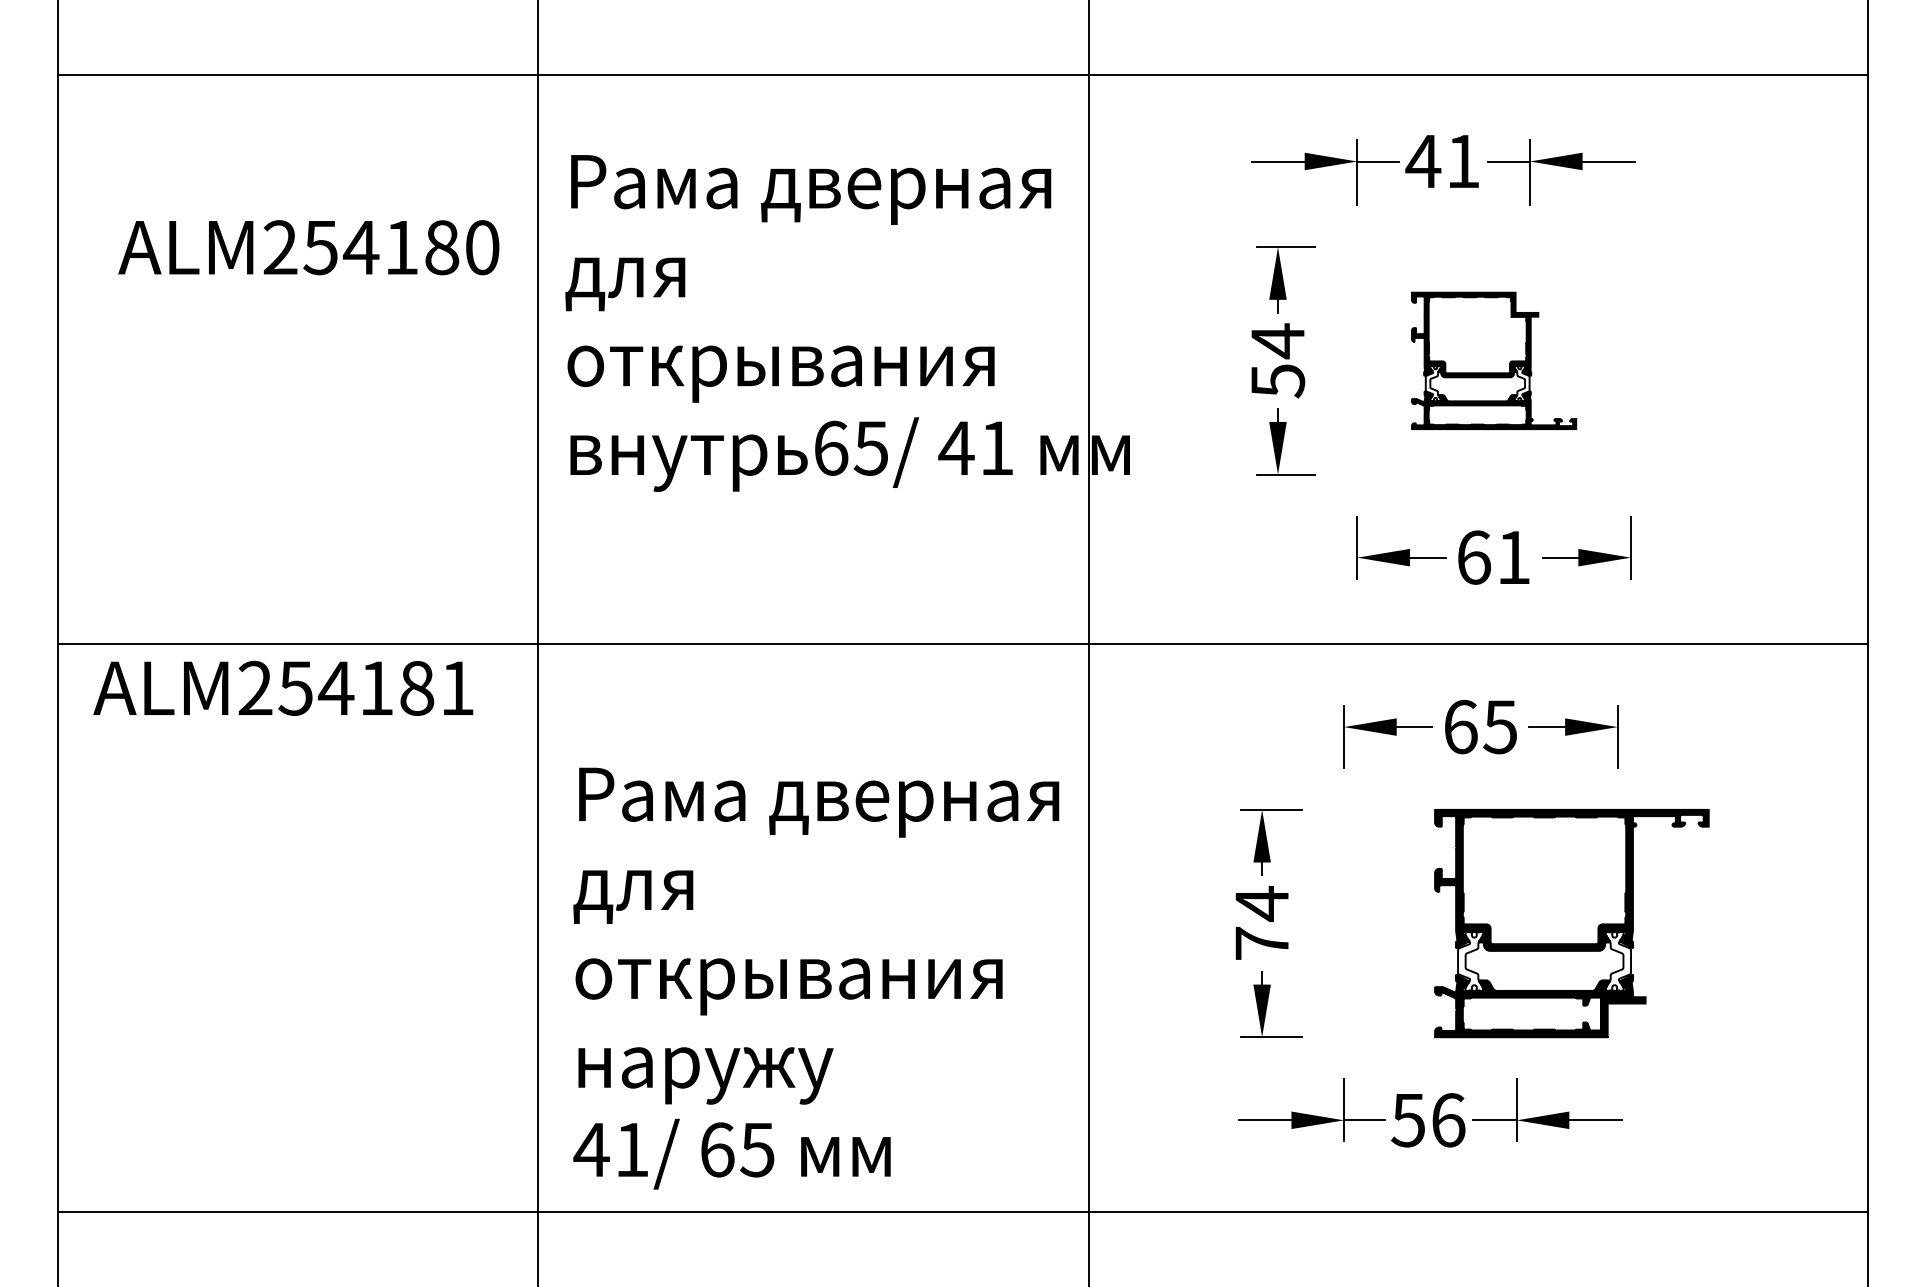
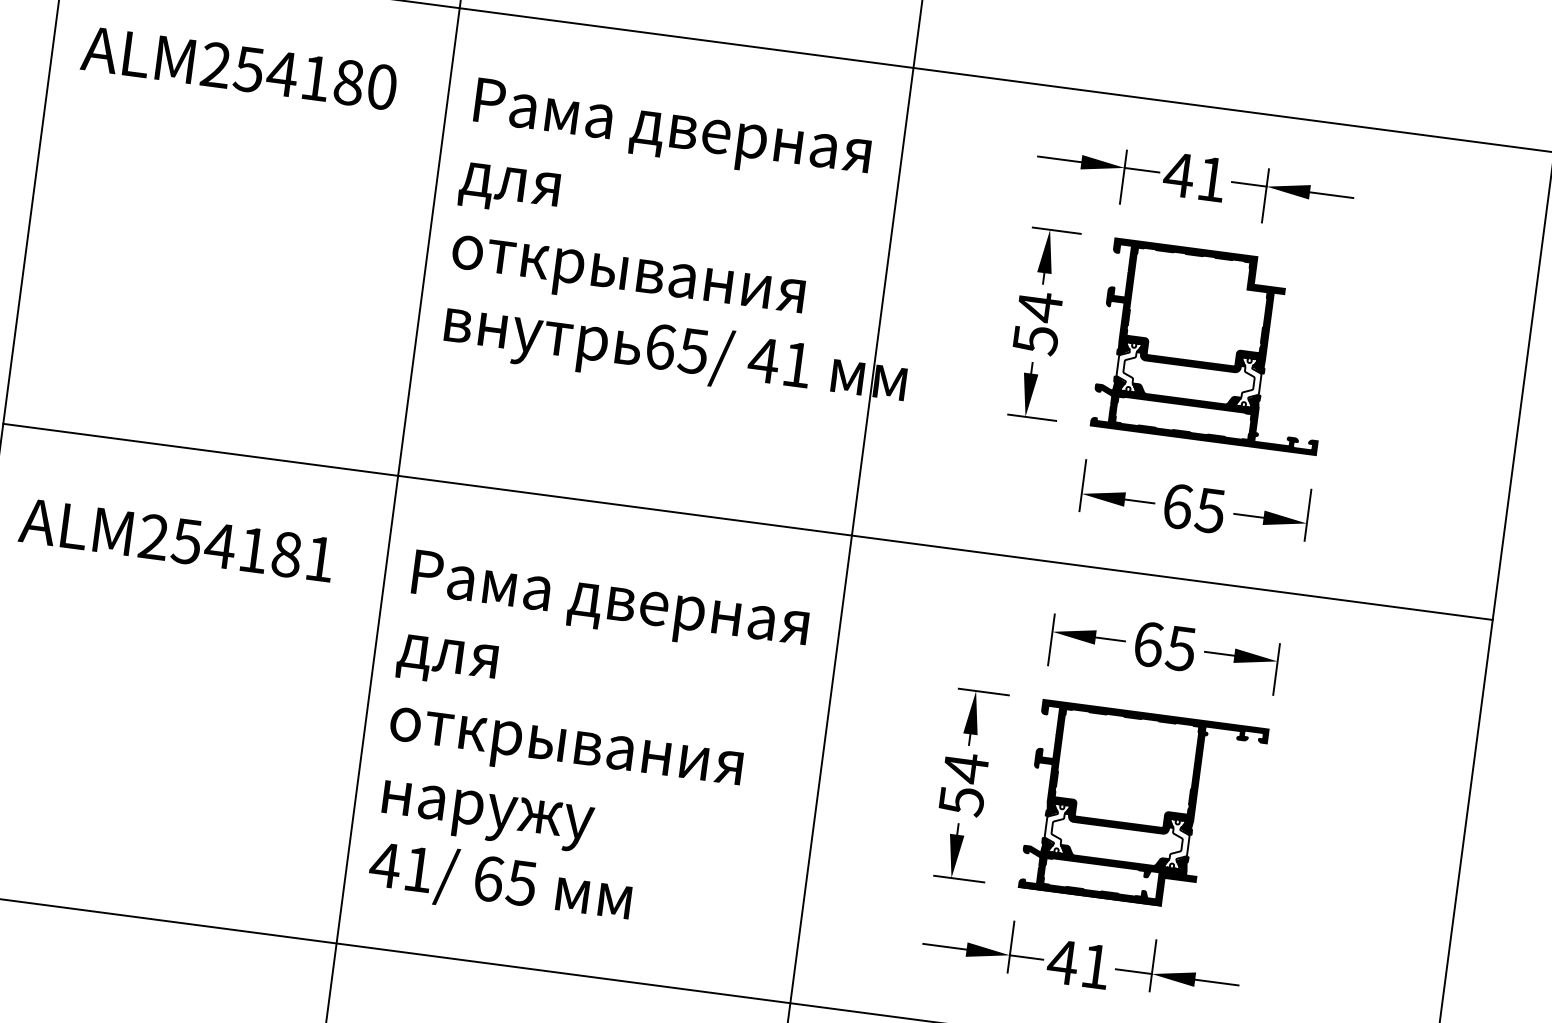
text: (308, 247) -> (239, 68), moved
part: (1493, 360) -> (1215, 346), size x1.67
text: (1513, 557) -> (1210, 510), 61 -> 65
text: (283, 687) -> (176, 539), moved
part: (1571, 923) -> (1143, 808), moved
text: (1262, 944) -> (961, 801), 74 -> 54
text: (816, 978) -> (588, 748), moved
text: (1427, 1120) -> (1078, 964), 56 -> 41

